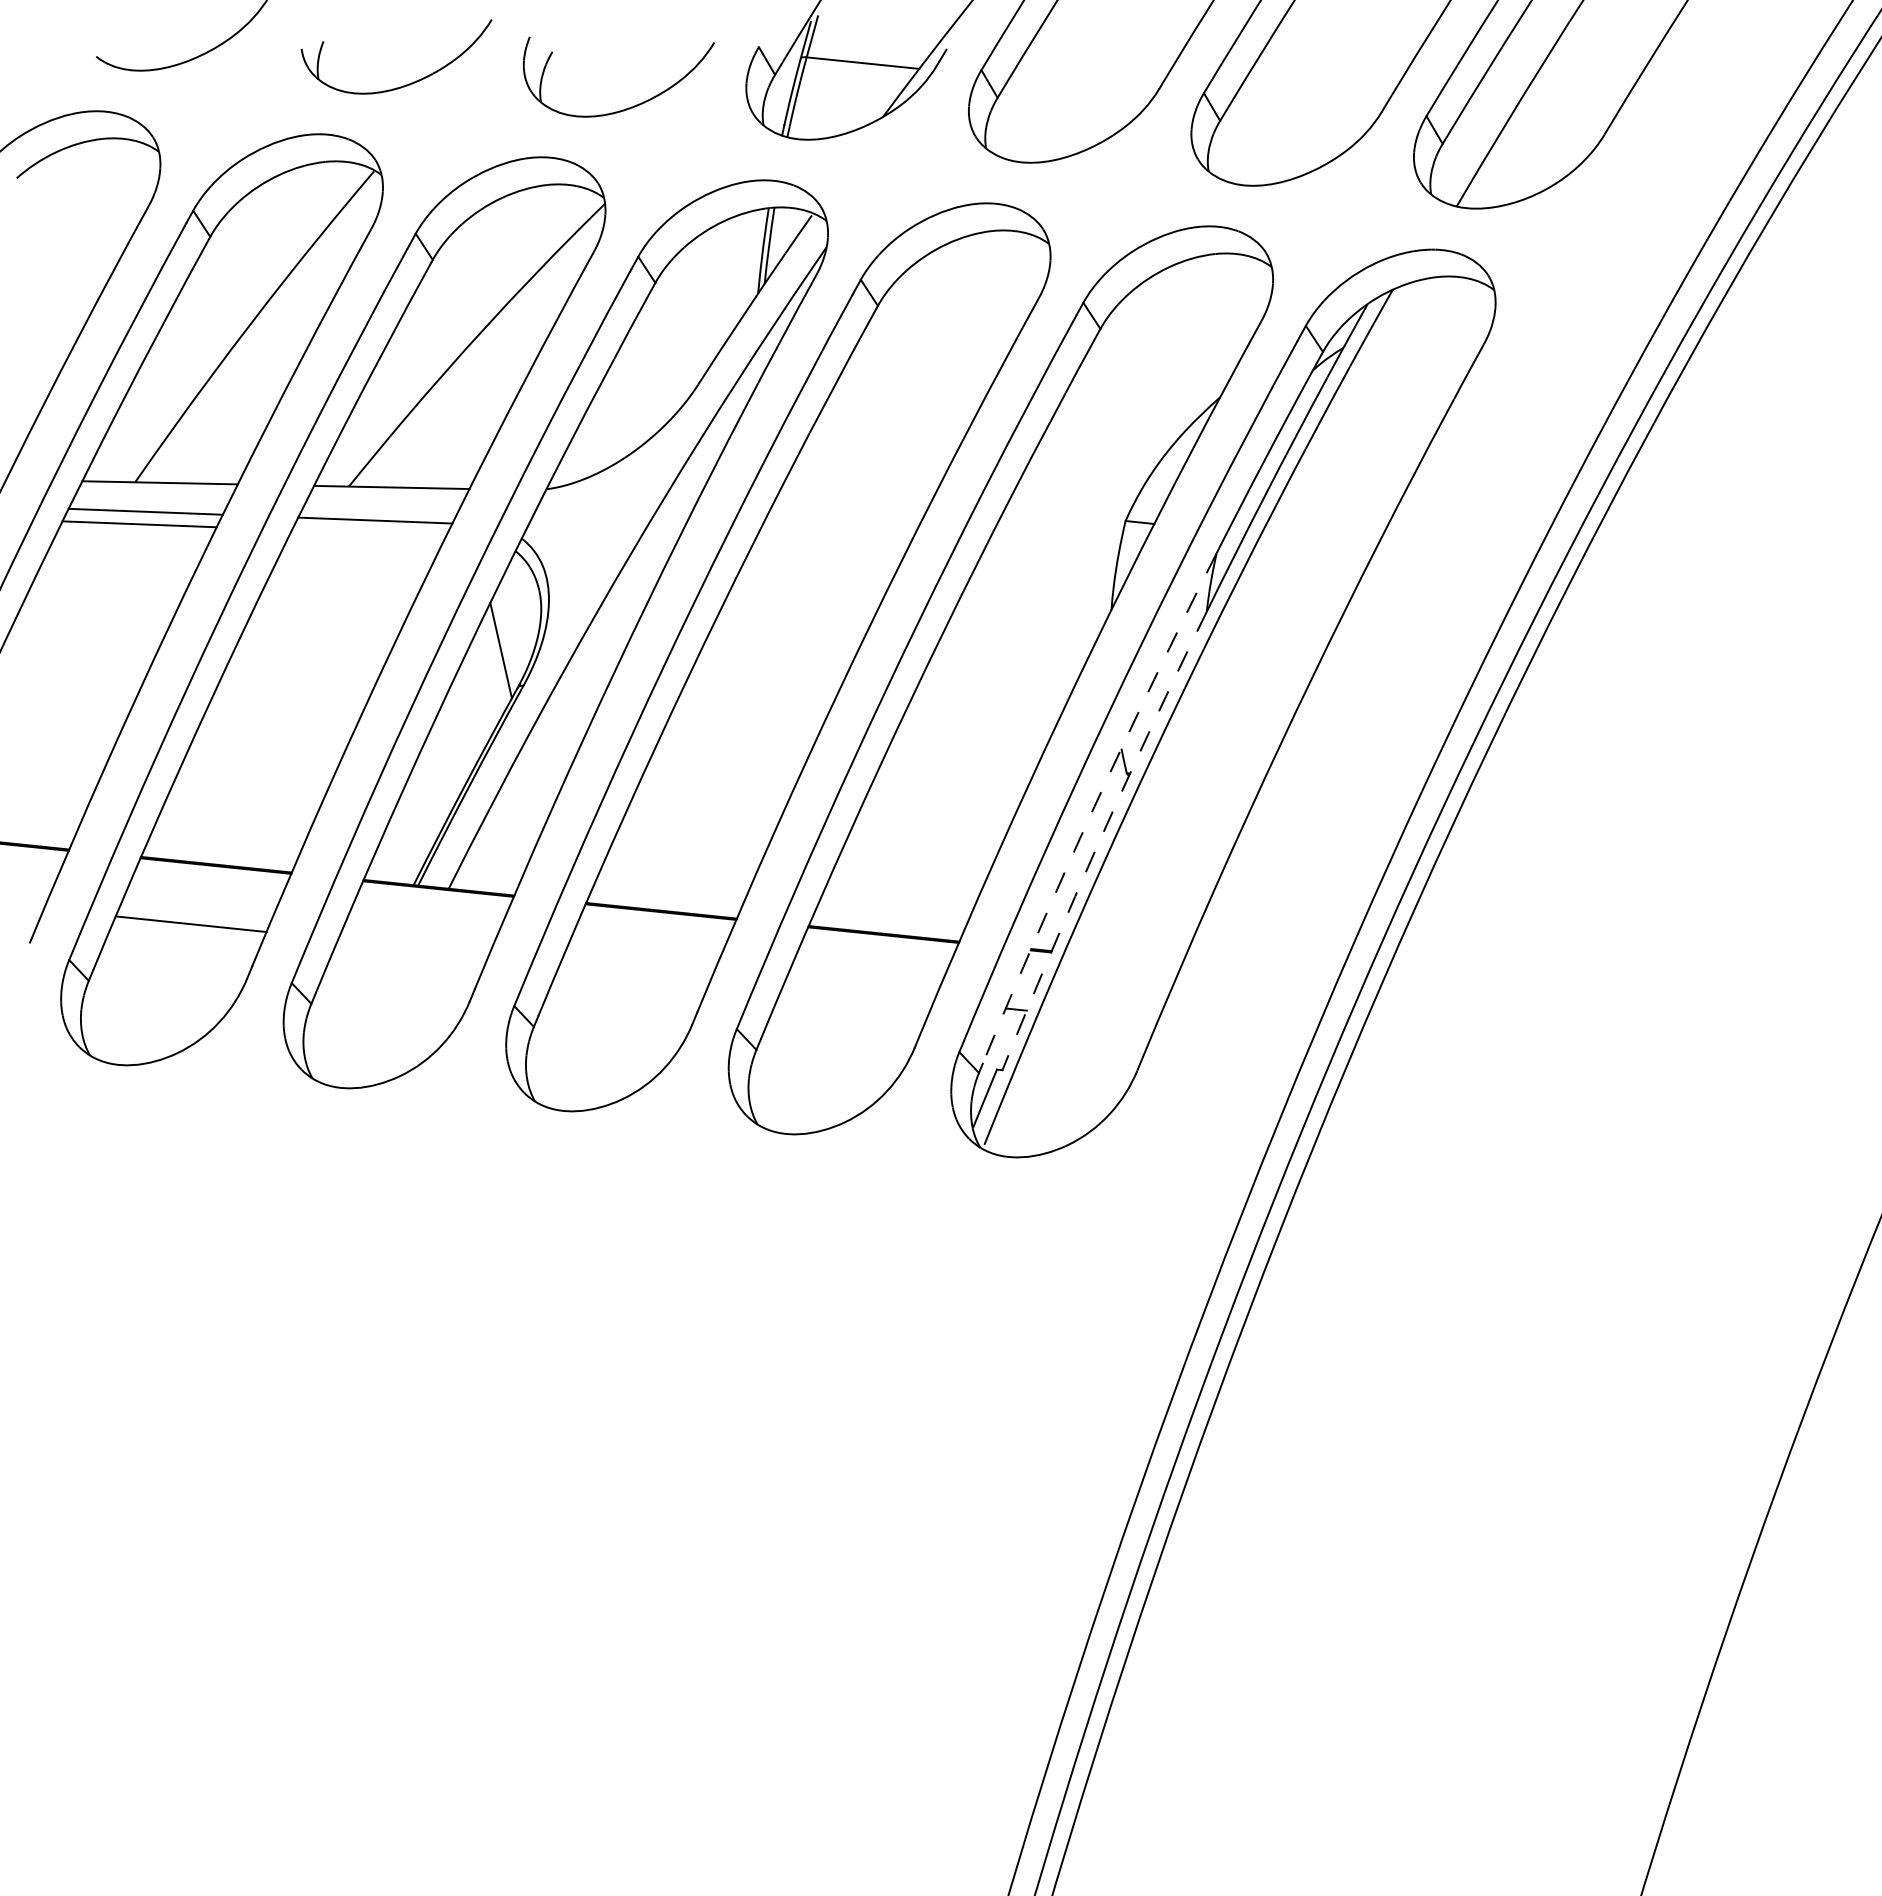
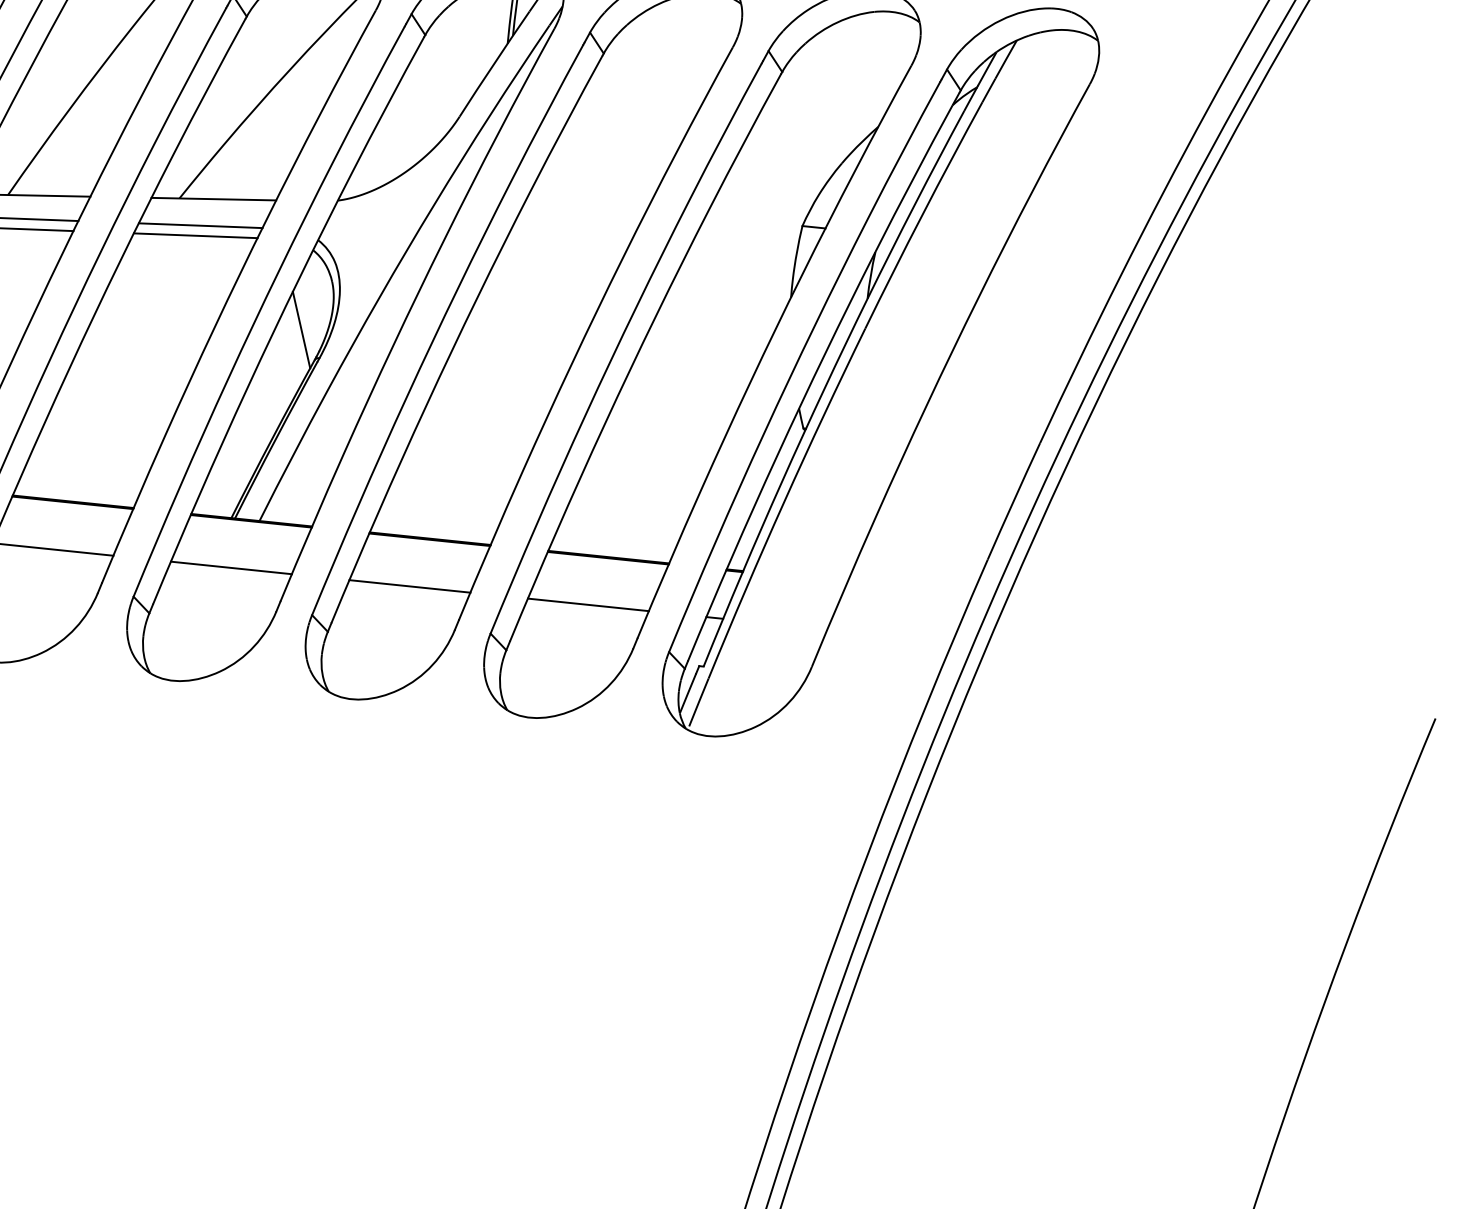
line: (369, 533) -> (195, 236), added
arc: (1094, 806) -> (777, 455), dashed -> solid
arc: (1100, 839) -> (782, 481), dashed -> solid
line: (413, 947) -> (231, 568), added
line: (635, 970) -> (409, 586), added
line: (858, 993) -> (588, 605), added

